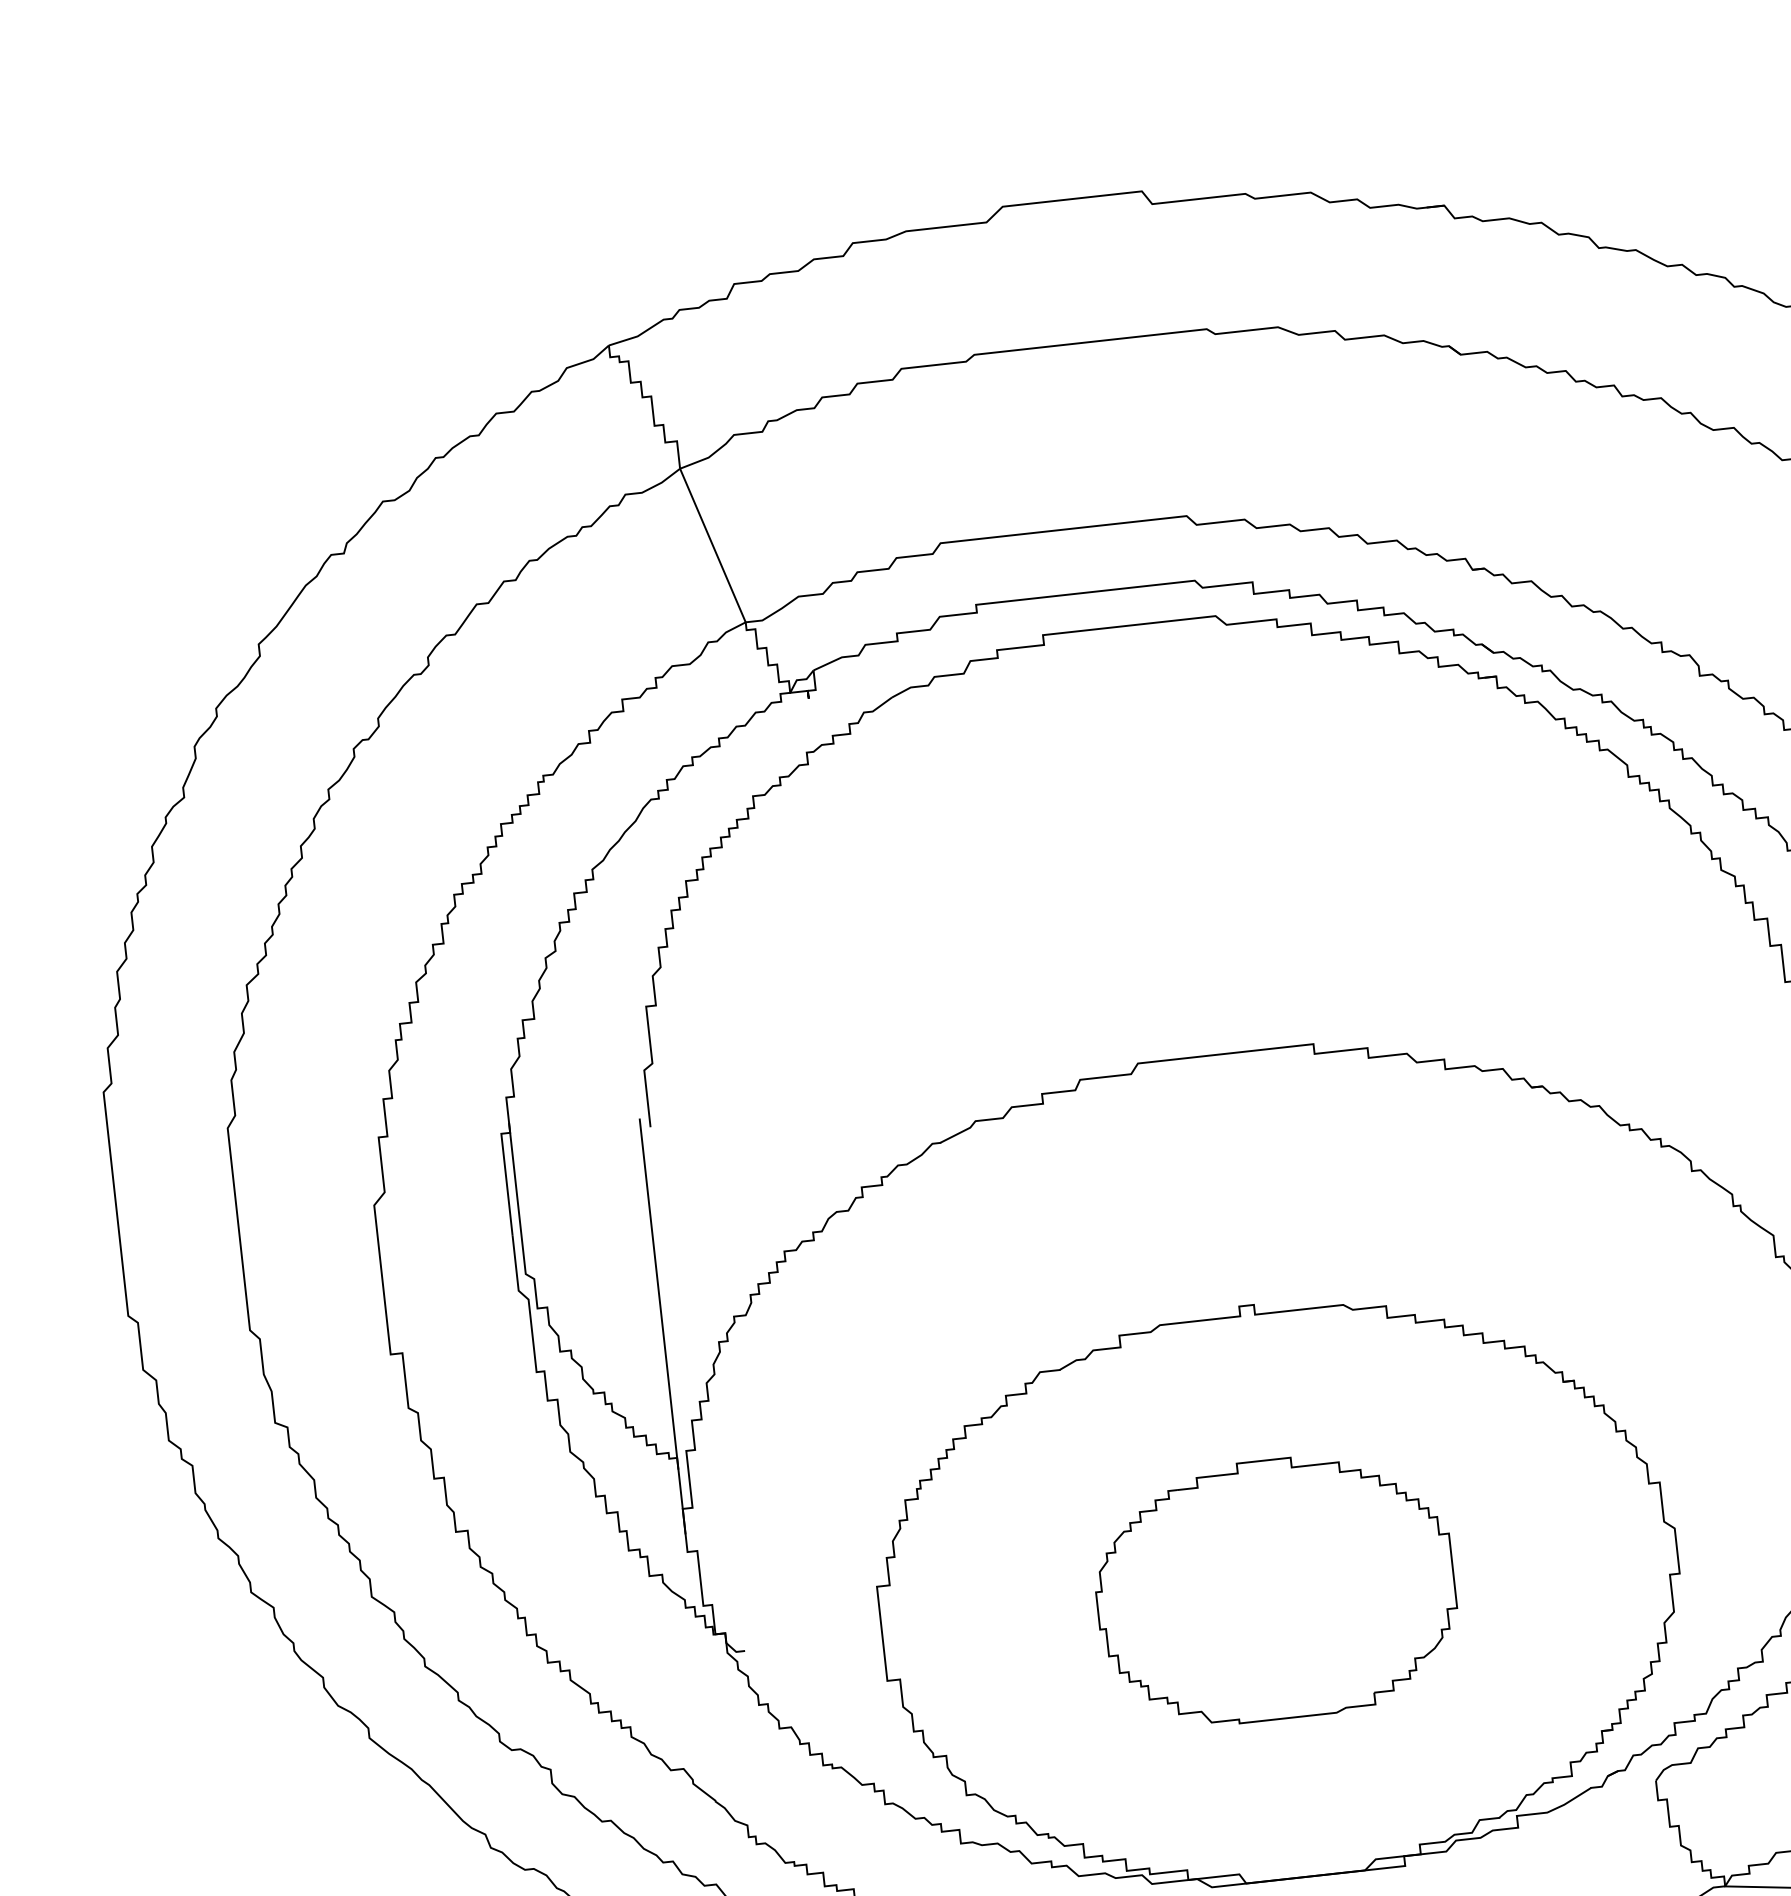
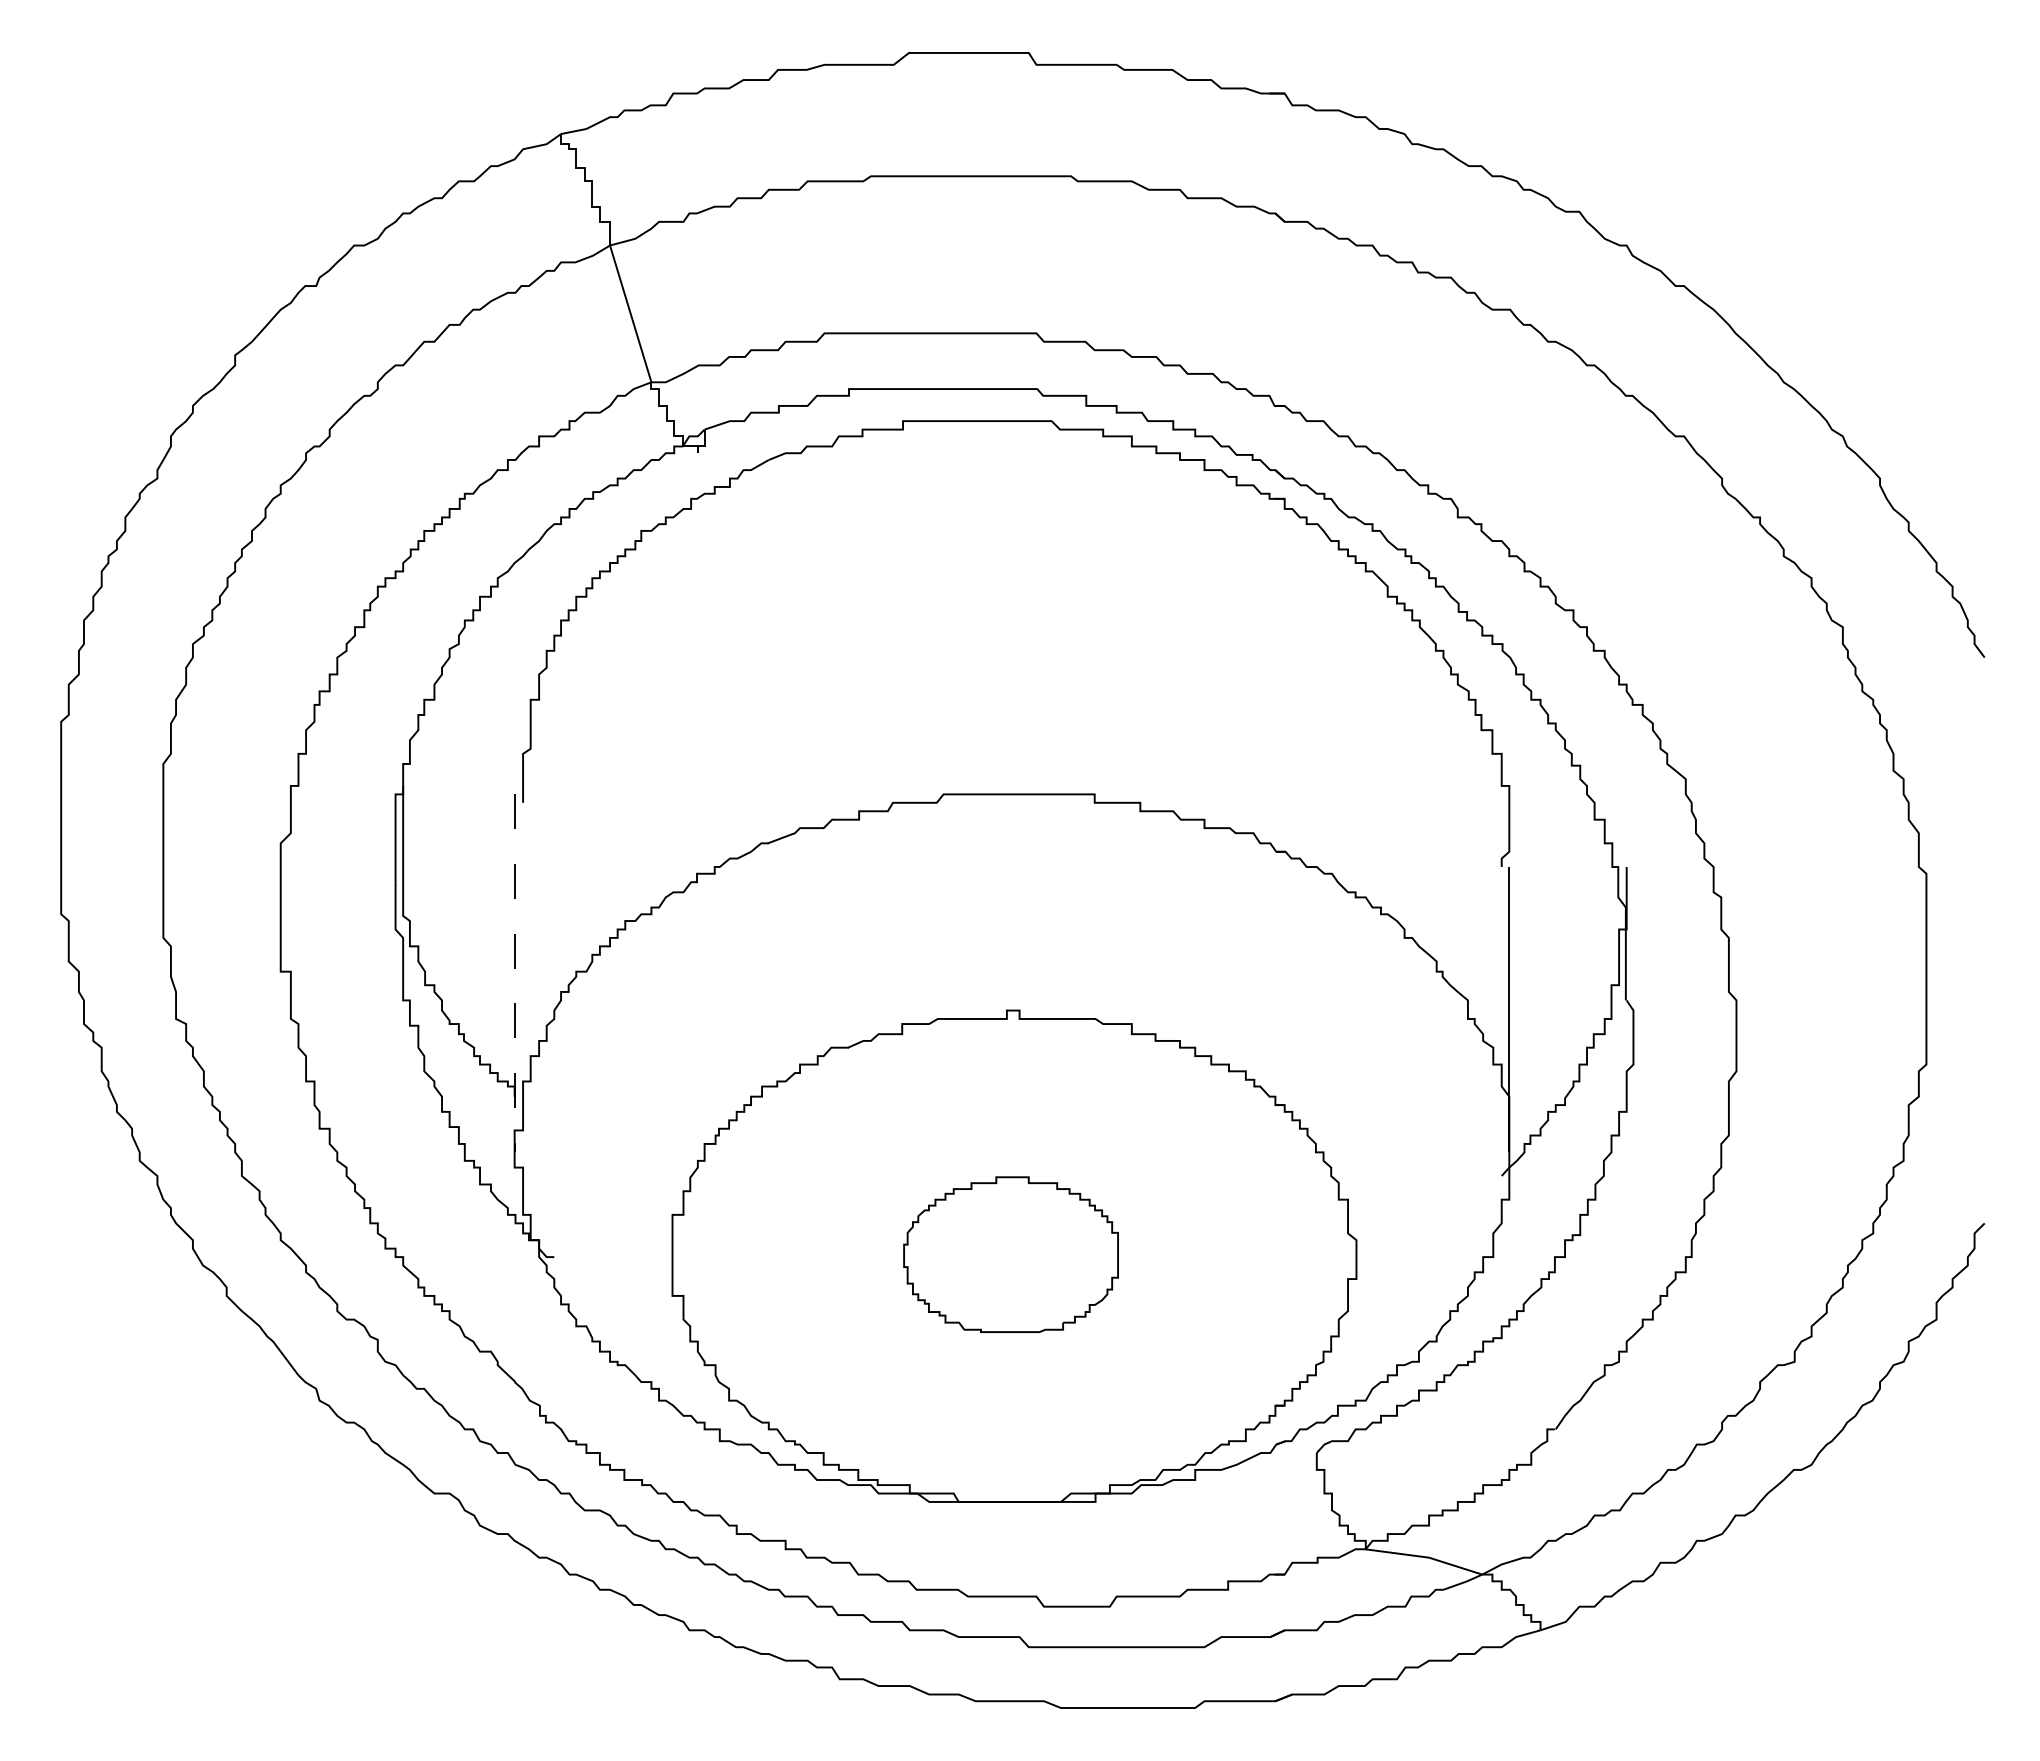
line: (662, 1326) -> (514, 973), solid -> dashed
part: (1274, 1589) -> (1010, 1254), size x0.7

